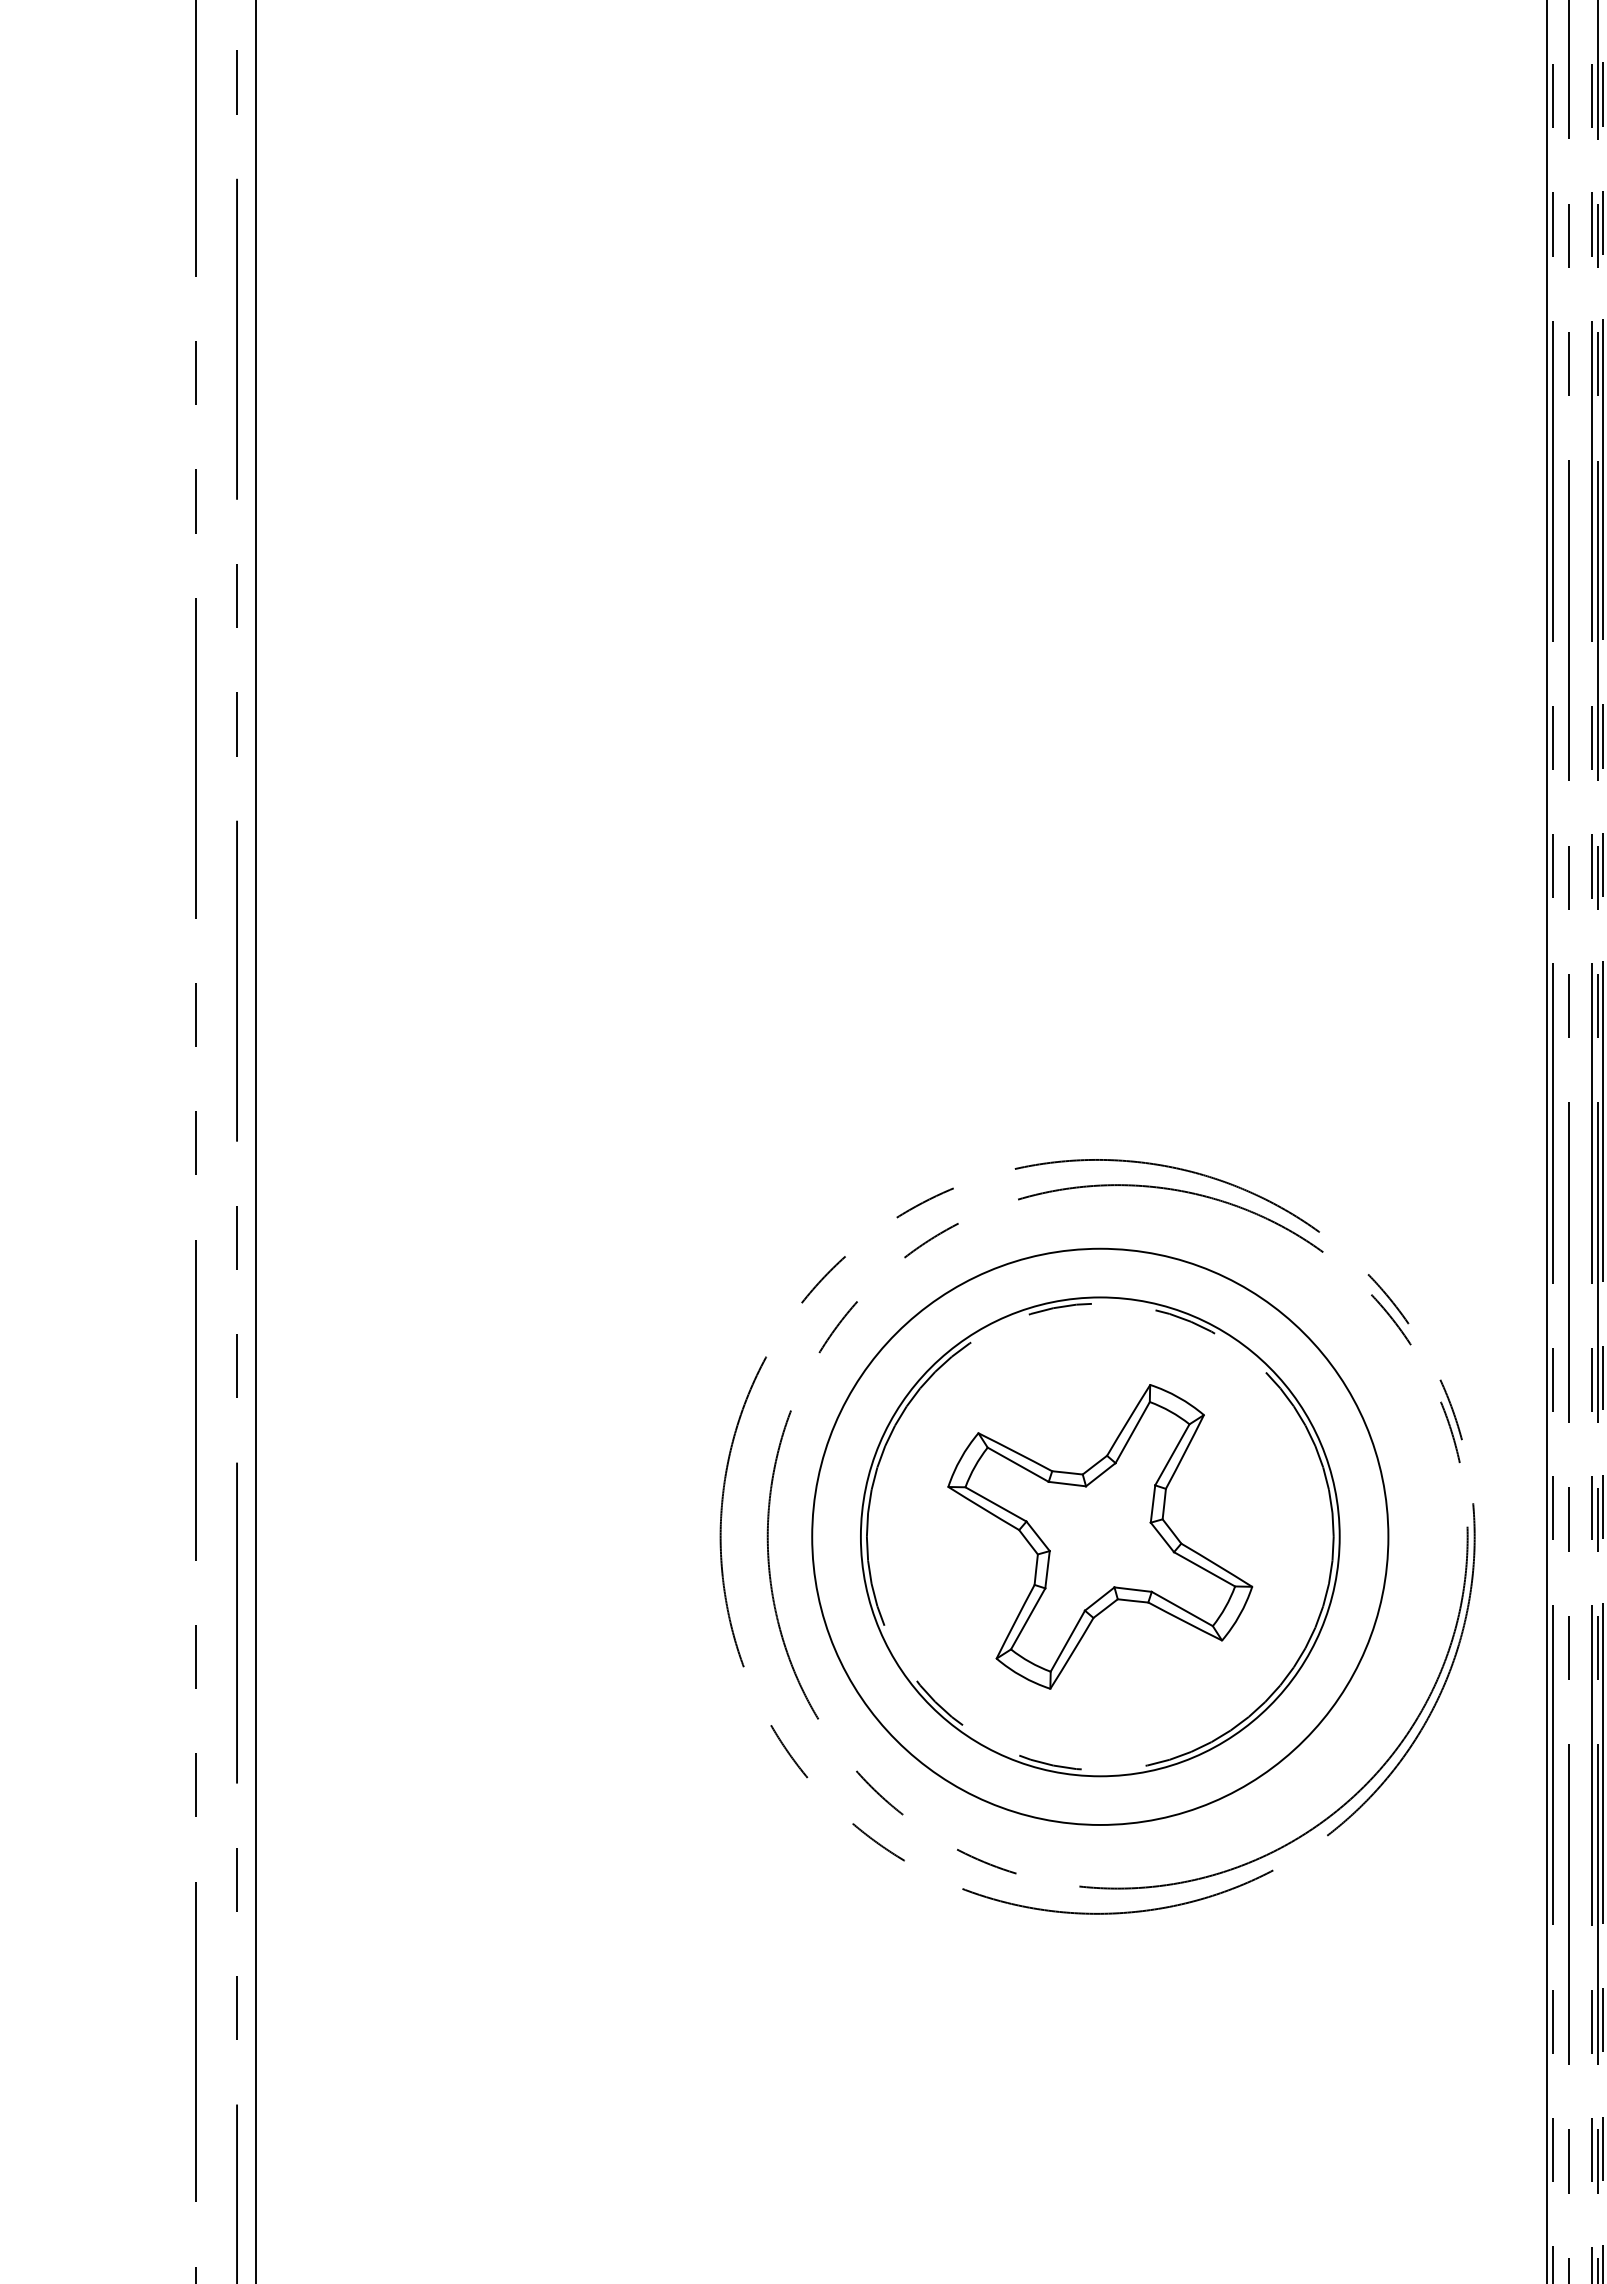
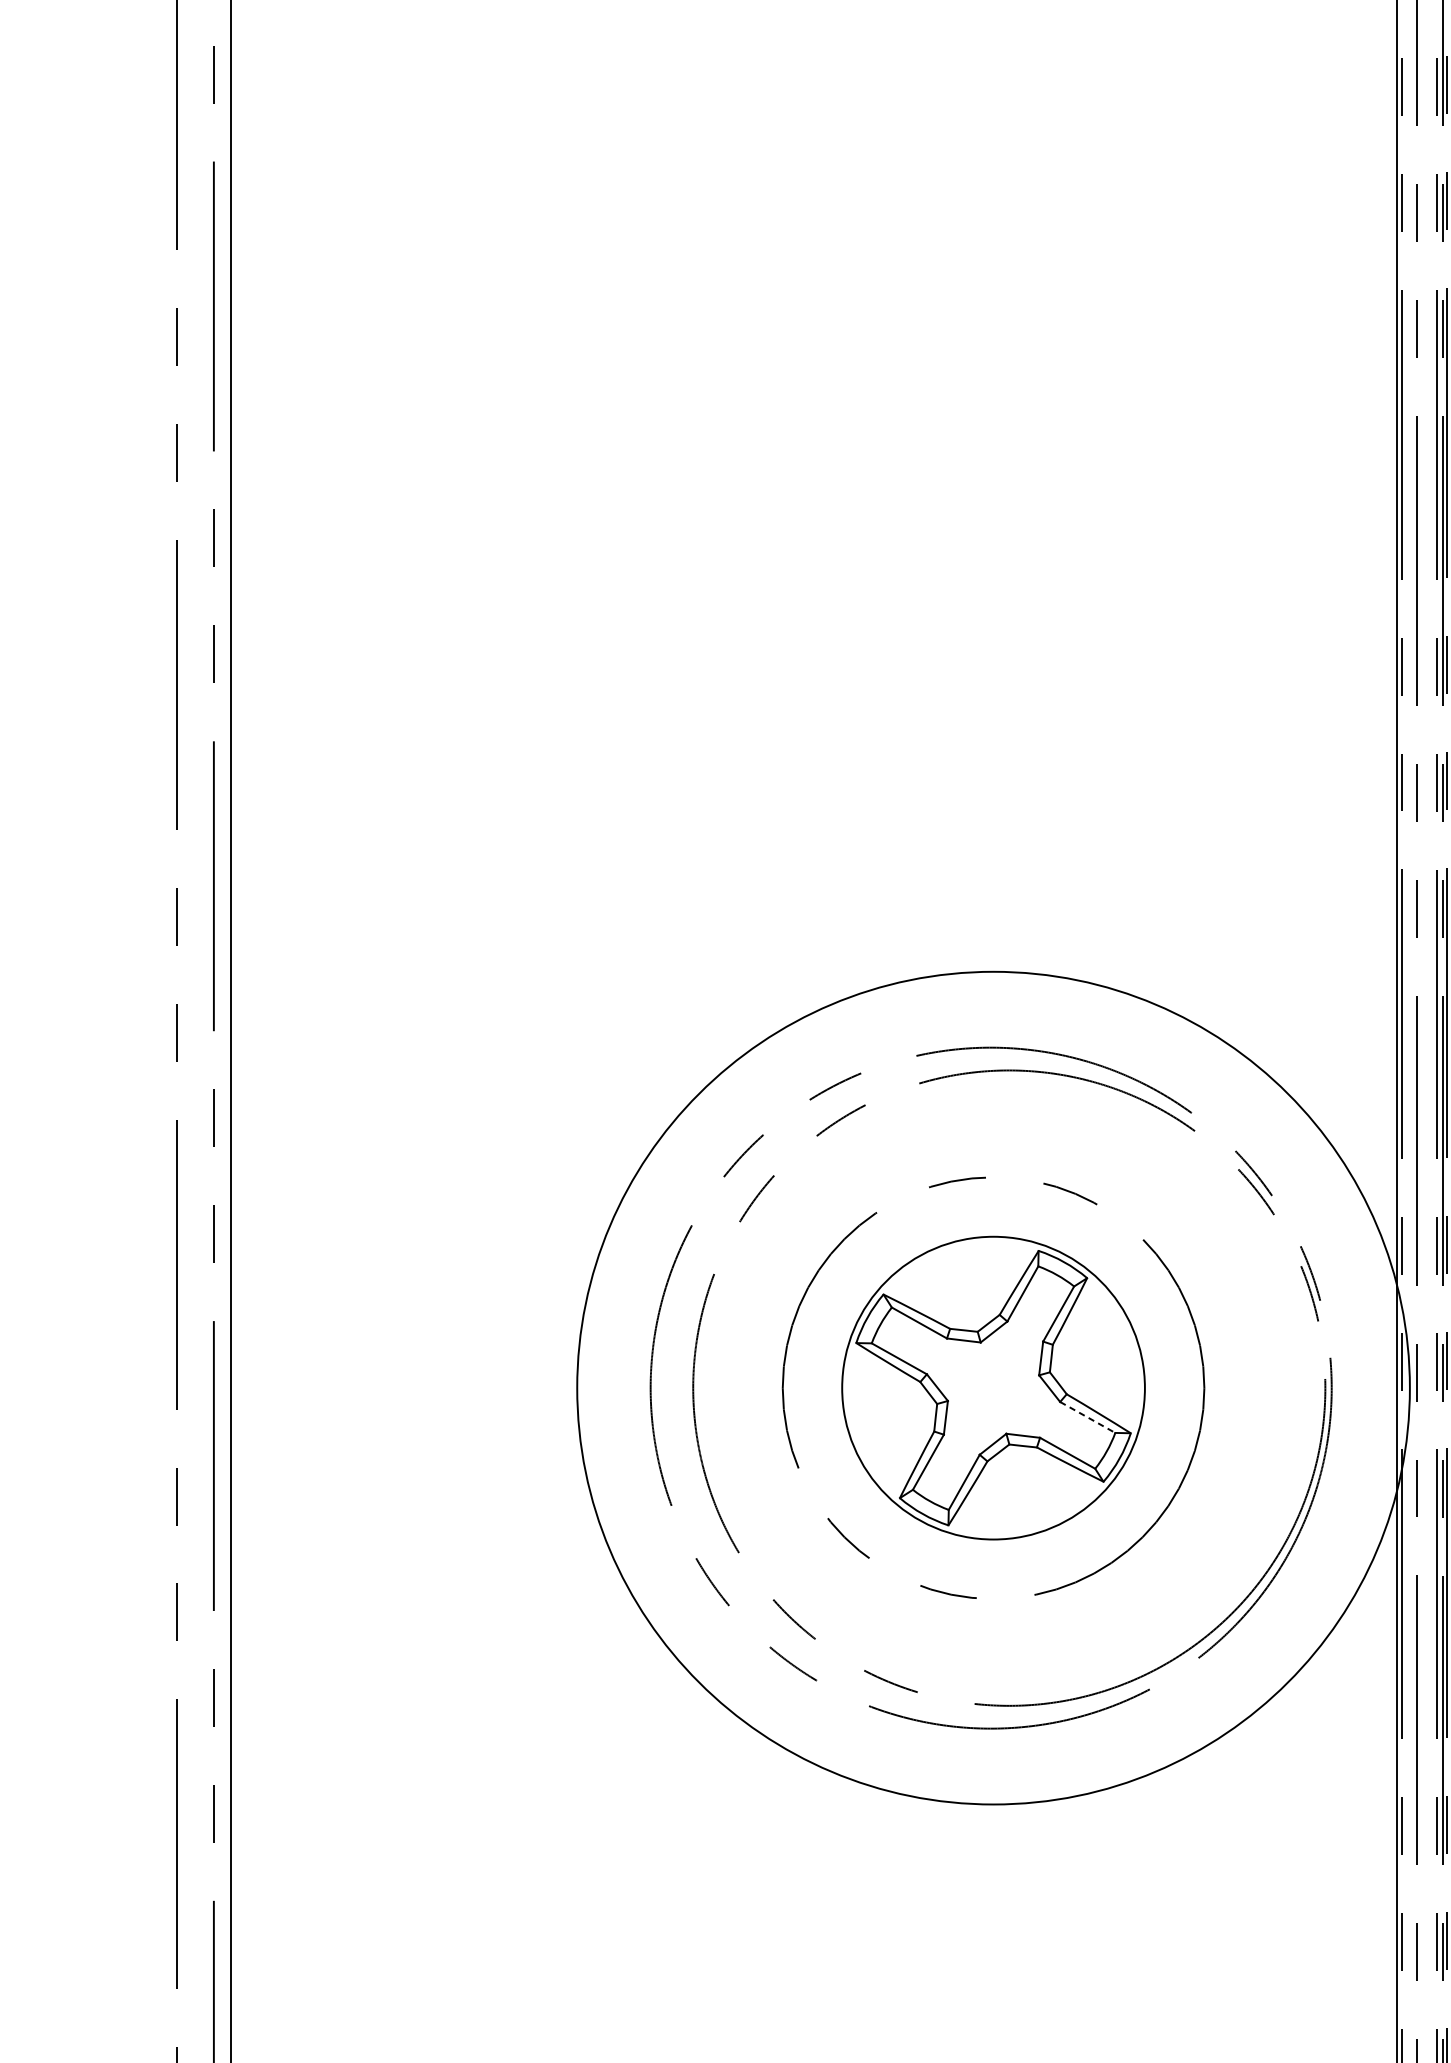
circle: (1099, 1536) -> (992, 1387), size x0.7
circle: (1100, 1536) -> (993, 1387), size x1.6
line: (1205, 1569) -> (1088, 1417), solid -> dashed

